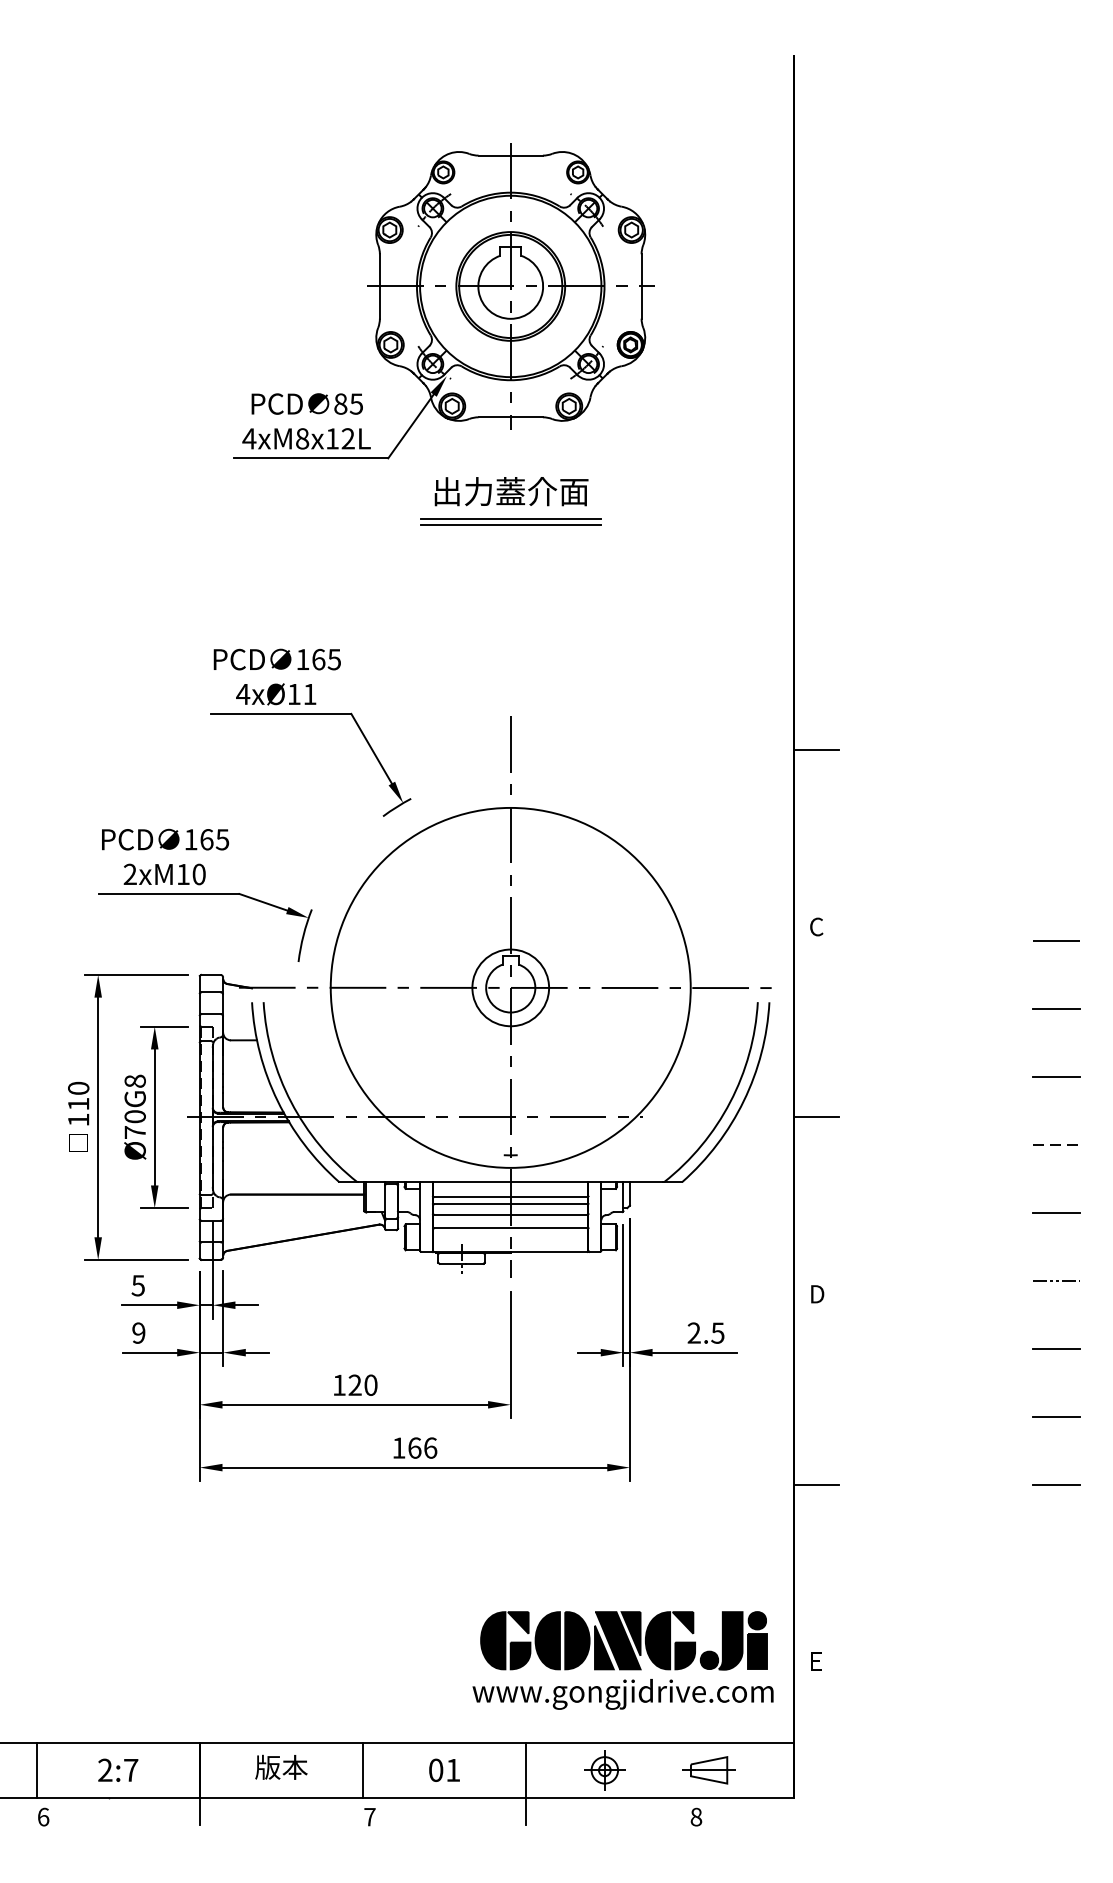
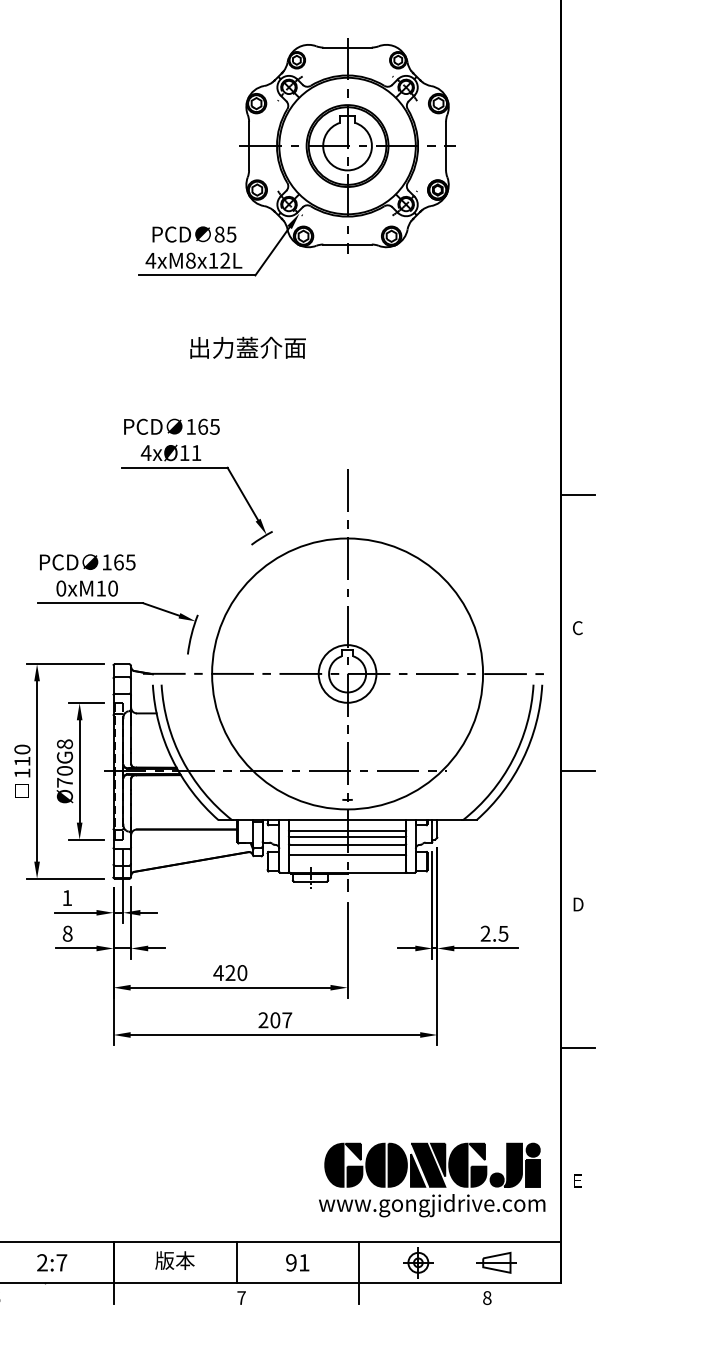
text: (511, 491) -> (248, 347), moved
line: (510, 518) -> (347, 320), removed
line: (510, 525) -> (347, 325), removed
text: (129, 874) -> (60, 588), 2xM10 -> 0xM10
text: (137, 1285) -> (66, 897), 5 -> 1
text: (138, 1332) -> (67, 933), 9 -> 8
text: (339, 1384) -> (218, 972), 120 -> 420
text: (414, 1447) -> (275, 1019), 166 -> 207
text: (436, 1769) -> (291, 1262), 01 -> 91

